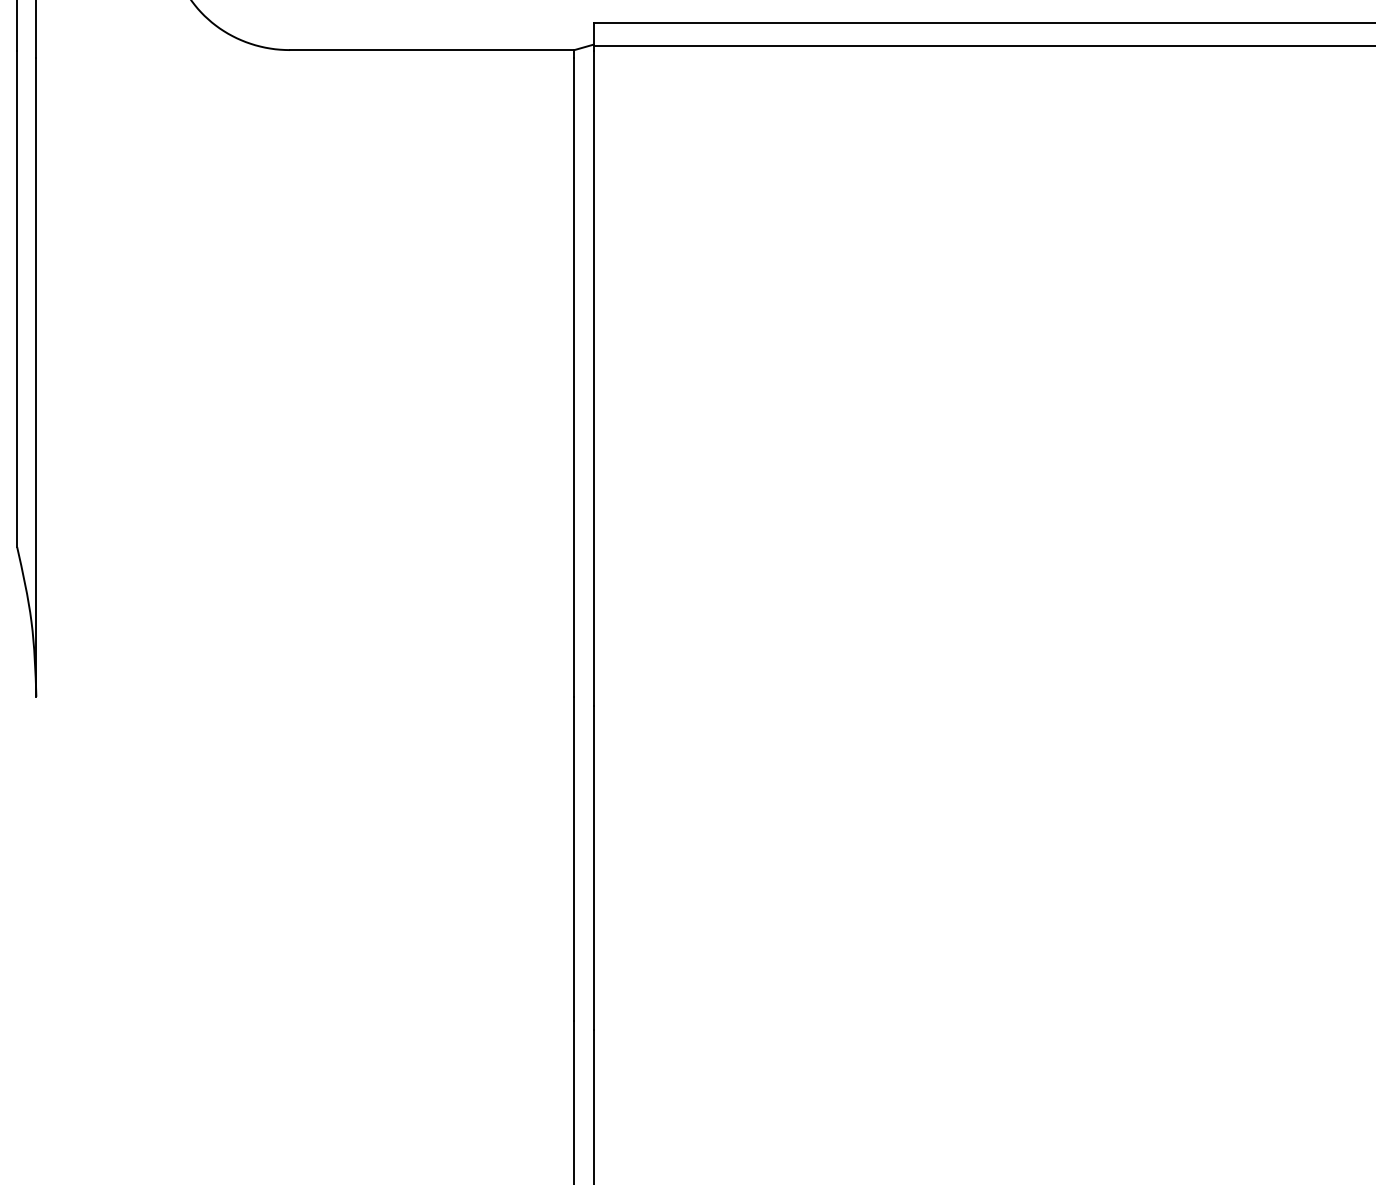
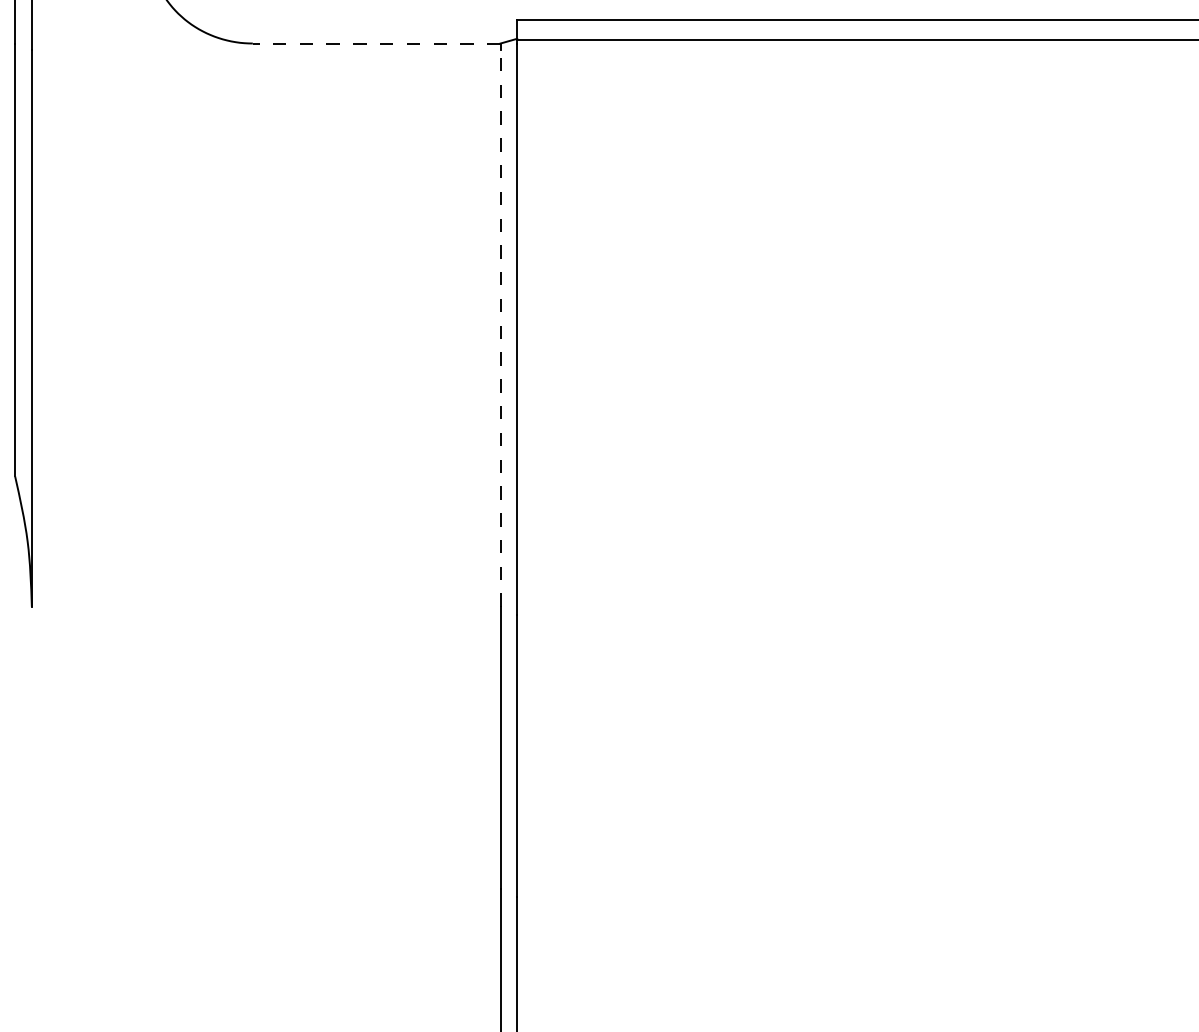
line: (431, 50) -> (376, 43), solid -> dashed
line: (574, 376) -> (500, 327), solid -> dashed

